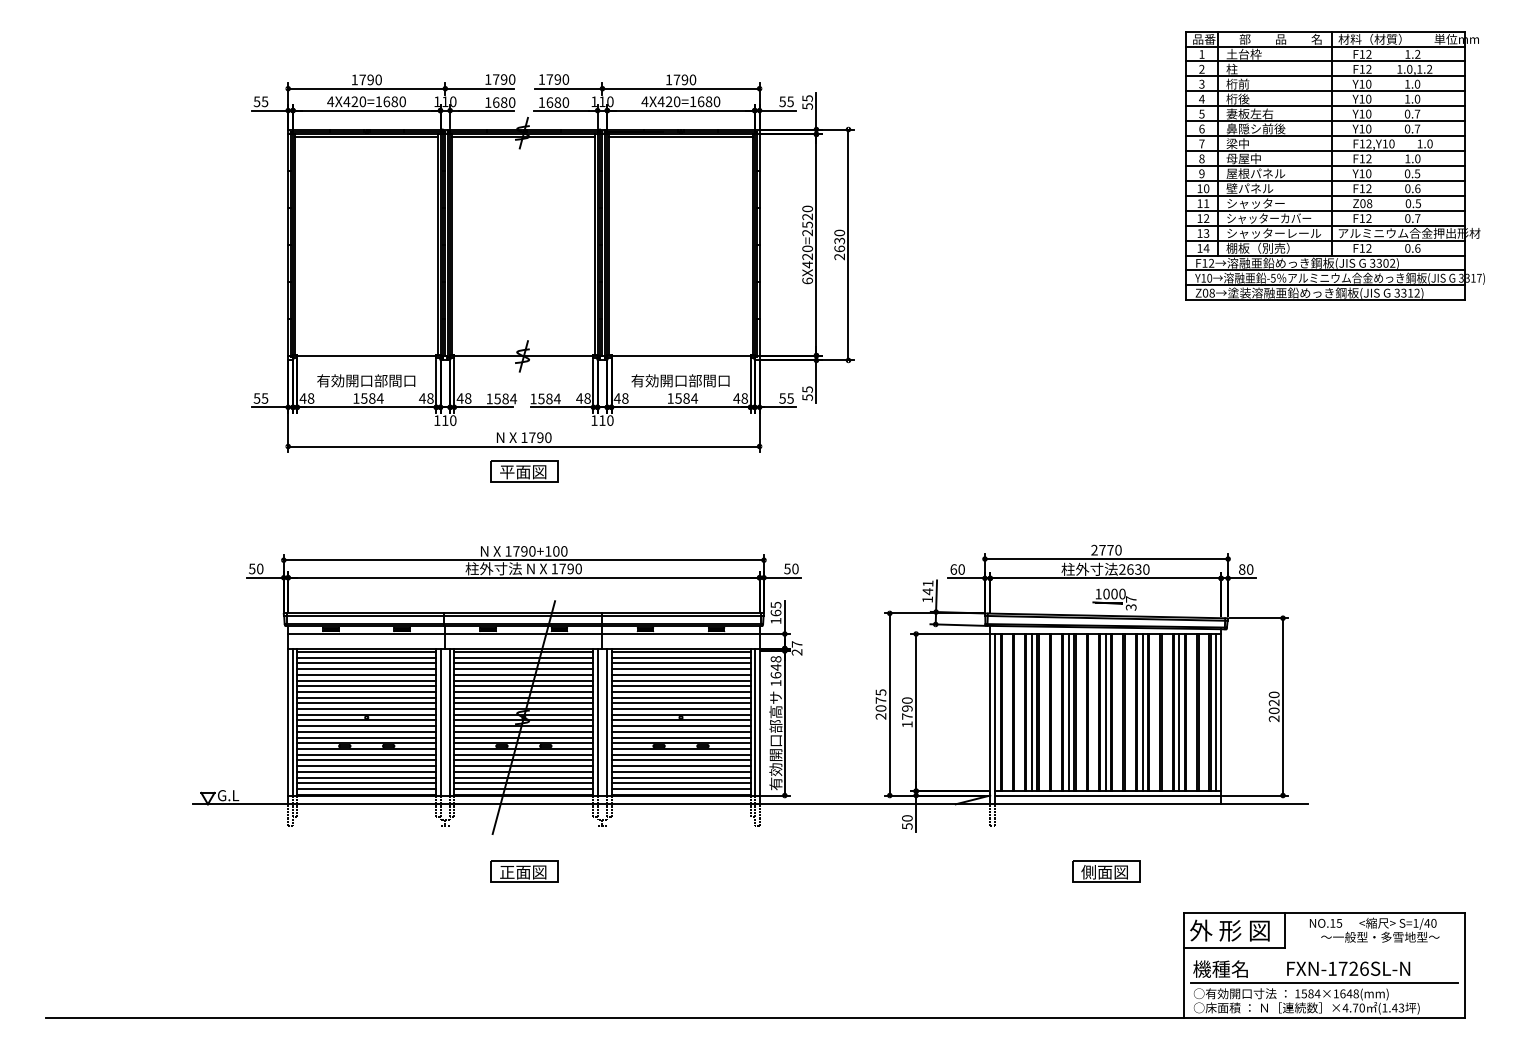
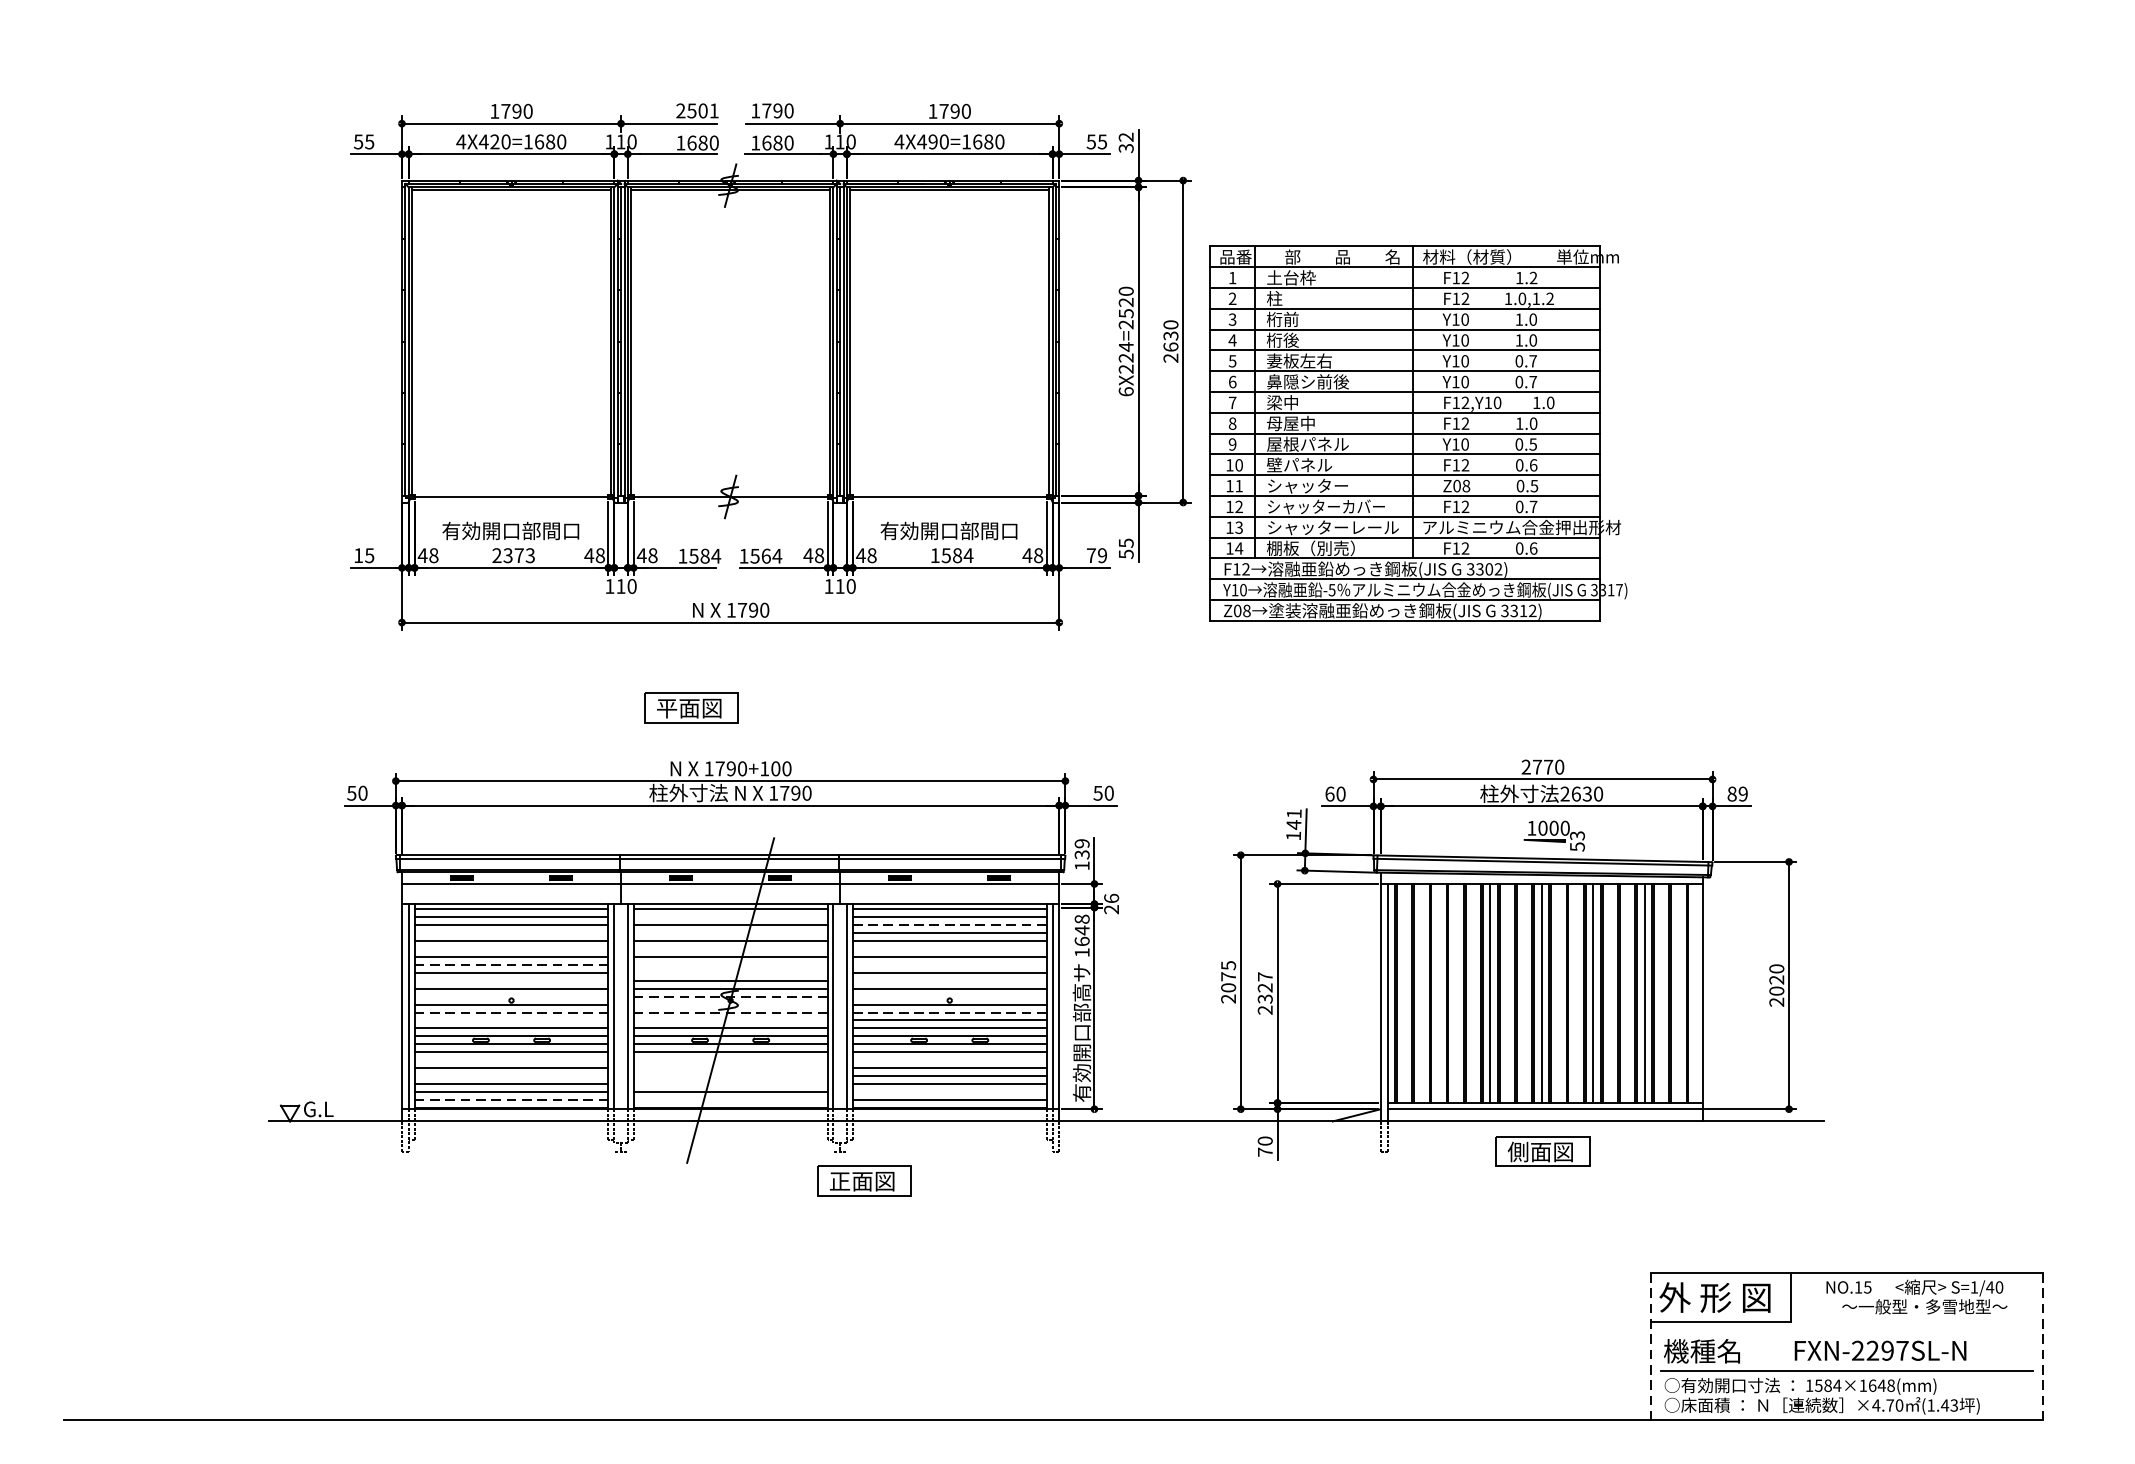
text: (500, 79) -> (698, 110), 1790 -> 2501
text: (668, 102) -> (932, 142), 4X420=1680 -> 4X490=1680
text: (807, 102) -> (1126, 142), 55 -> 32
part: (1334, 165) -> (1417, 432), moved
text: (807, 256) -> (1126, 357), 6X420=2520 -> 6X224=2520
text: (256, 398) -> (357, 555), 55 -> 15
text: (368, 398) -> (513, 555), 1584 -> 2373
text: (549, 398) -> (766, 555), 1584 -> 1564
text: (786, 398) -> (1096, 555), 55 -> 79
part: (524, 471) -> (691, 707), moved
text: (1249, 569) -> (1742, 794), 80 -> 89
text: (1130, 603) -> (1576, 841), 37 -> 53
text: (775, 608) -> (1081, 848), 165 -> 139
text: (796, 644) -> (1110, 898), 27 -> 26
line: (523, 657) -> (730, 916), removed
line: (681, 663) -> (950, 925), solid -> dashed
line: (366, 669) -> (511, 933), removed
line: (523, 669) -> (730, 933), removed
line: (366, 680) -> (511, 948), removed
line: (523, 680) -> (730, 948), removed
line: (680, 680) -> (948, 948), removed
line: (366, 691) -> (511, 964), solid -> dashed
line: (523, 691) -> (730, 964), removed
line: (680, 691) -> (948, 964), removed
line: (523, 697) -> (730, 972), removed
line: (366, 703) -> (511, 980), removed
line: (680, 703) -> (948, 980), removed
text: (907, 712) -> (1265, 993), 1790 -> 2327
line: (1031, 712) -> (1438, 993), removed
line: (1216, 712) -> (1696, 993), removed
line: (366, 714) -> (511, 996), removed
line: (523, 714) -> (730, 996), solid -> dashed
line: (680, 714) -> (948, 996), removed
line: (523, 720) -> (730, 1004), removed
line: (366, 726) -> (511, 1012), solid -> dashed
line: (523, 726) -> (730, 1012), solid -> dashed
line: (681, 726) -> (950, 1012), solid -> dashed
line: (366, 731) -> (511, 1019), removed
line: (523, 731) -> (730, 1019), removed
line: (366, 760) -> (511, 1060), removed
line: (523, 760) -> (730, 1060), removed
line: (680, 760) -> (948, 1060), removed
line: (523, 766) -> (730, 1068), removed
line: (366, 771) -> (511, 1075), removed
line: (523, 771) -> (730, 1075), removed
line: (523, 777) -> (730, 1084), removed
line: (680, 783) -> (948, 1092), removed
line: (366, 788) -> (511, 1099), solid -> dashed
line: (523, 788) -> (730, 1099), removed
text: (907, 826) -> (1265, 1152), 50 -> 70
part: (524, 871) -> (863, 1180), moved
part: (1106, 871) -> (1542, 1150), moved
line: (1184, 965) -> (1651, 1346), solid -> dashed
line: (1465, 965) -> (2043, 1346), solid -> dashed
text: (1348, 968) -> (1880, 1350), FXN-1726SL-N -> FXN-2297SL-N

